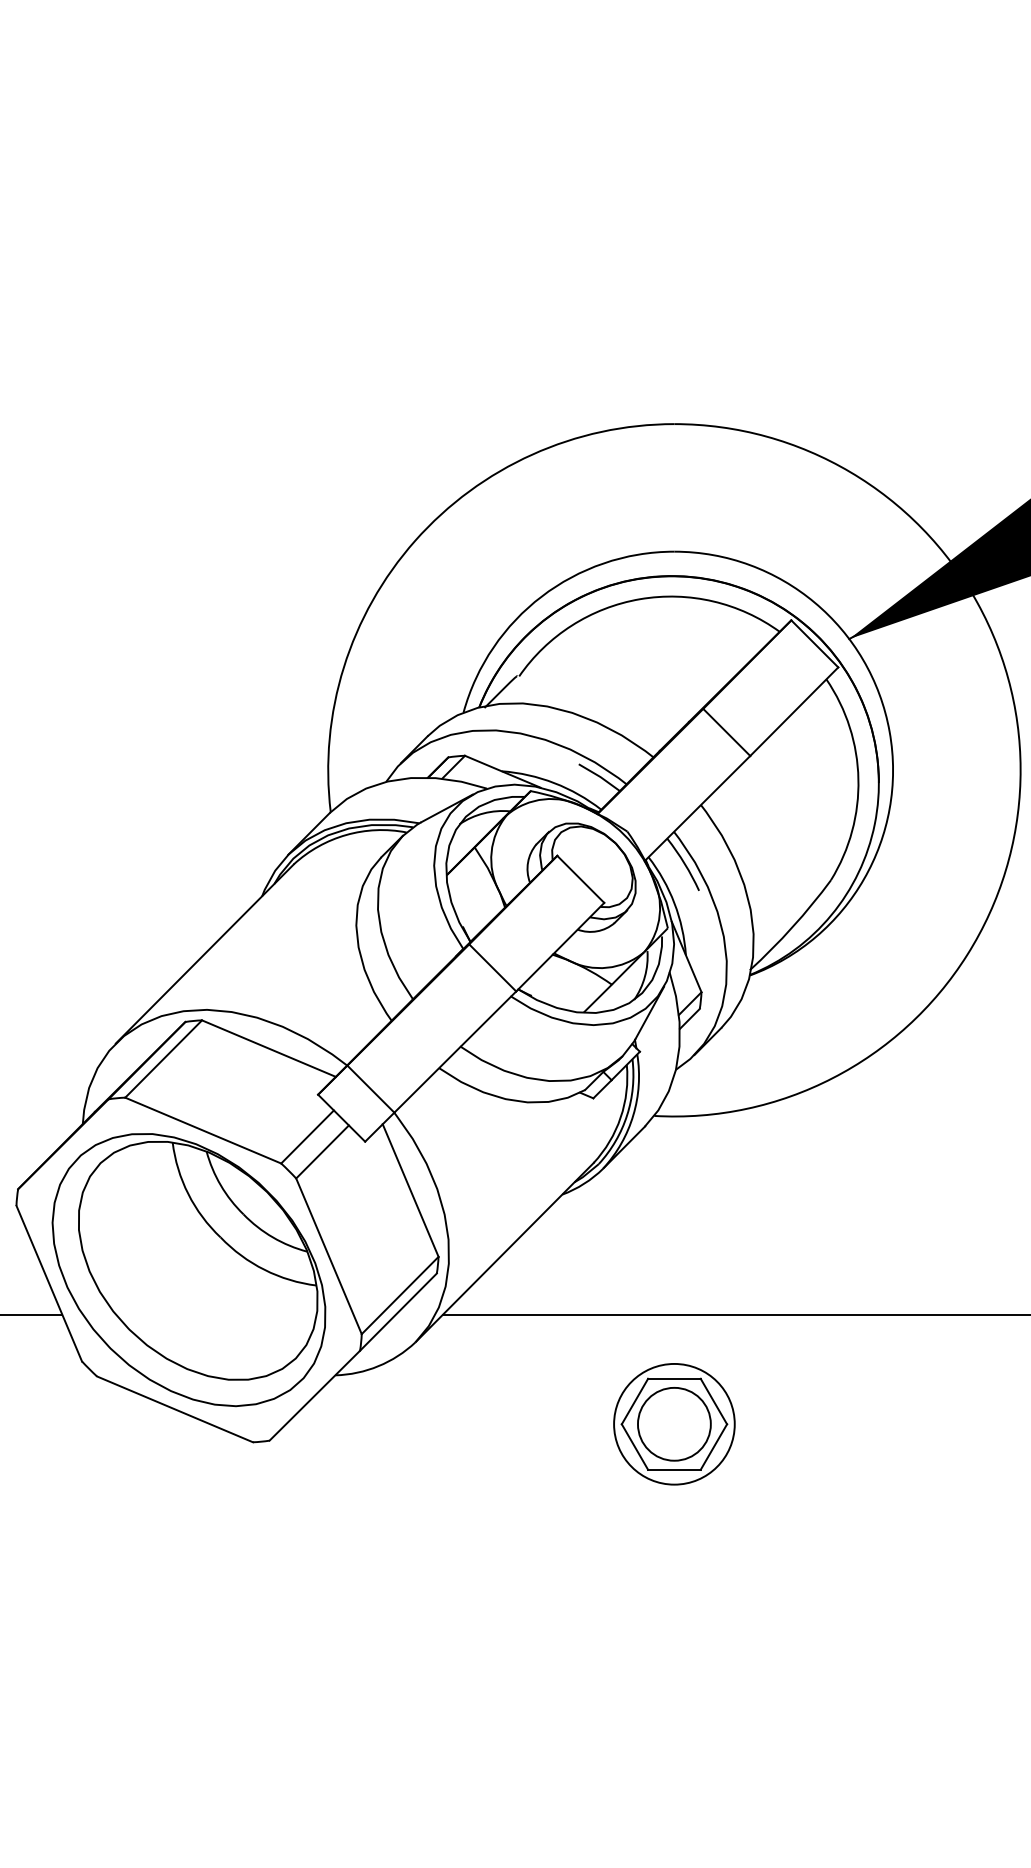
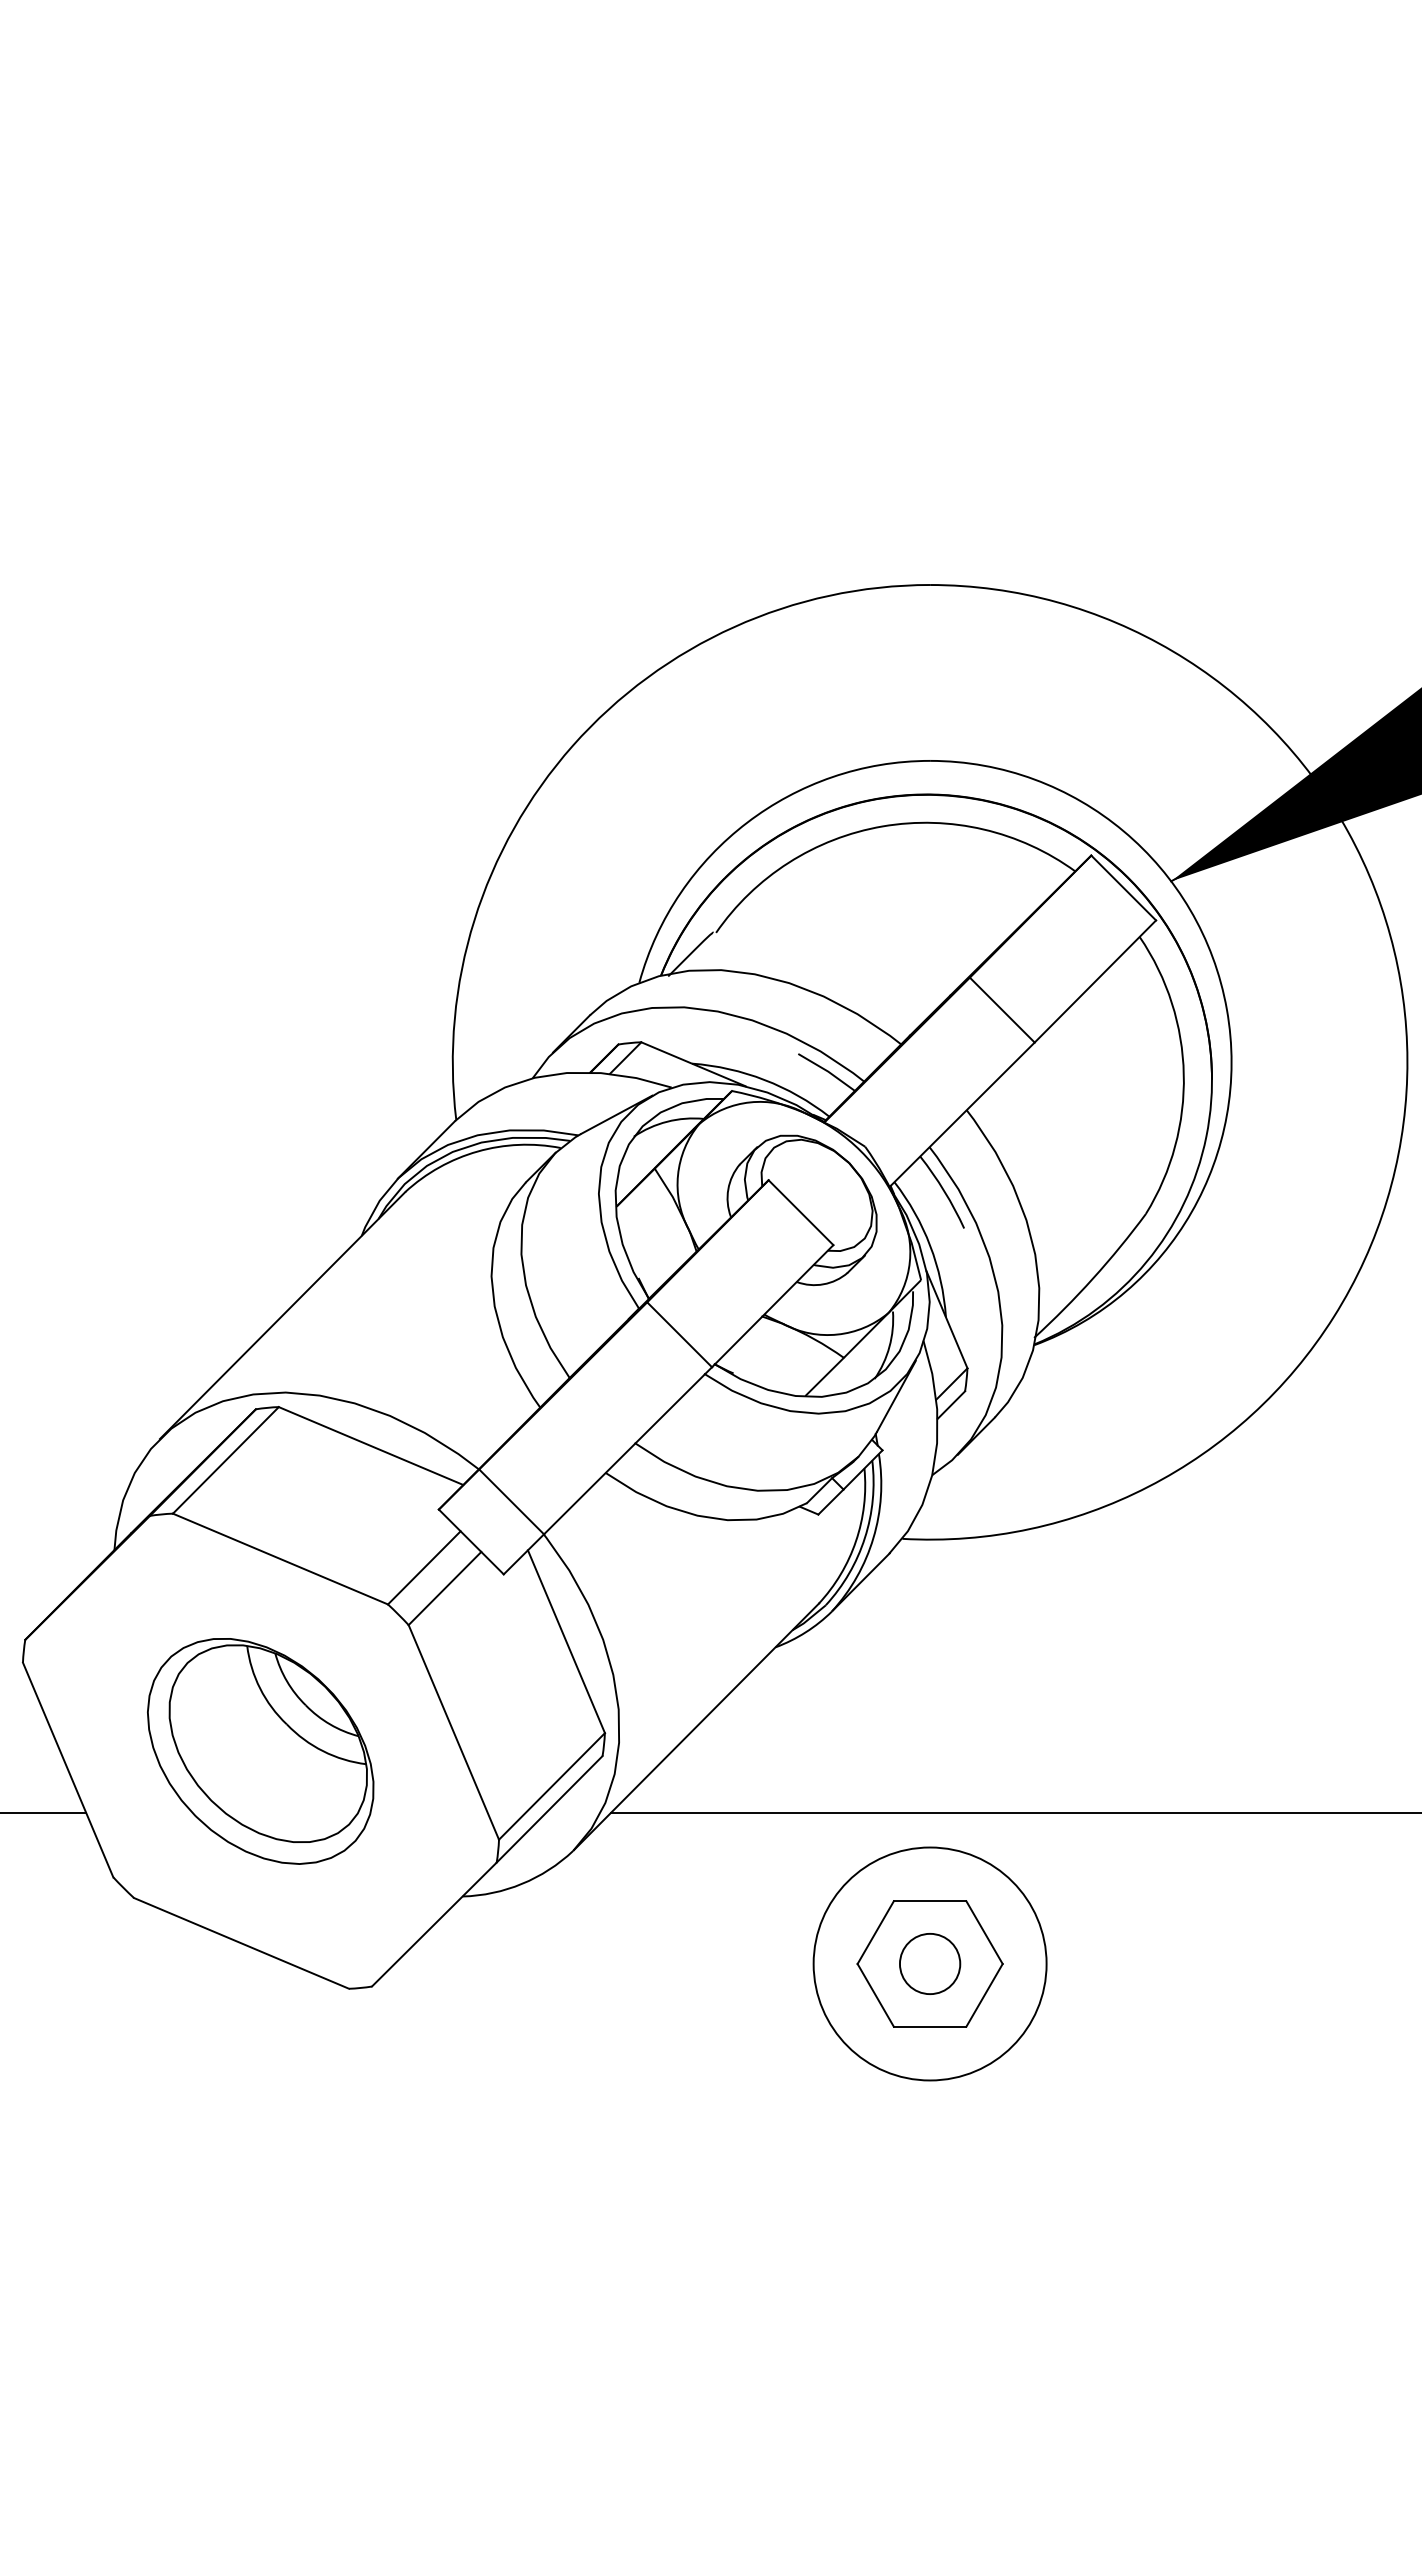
part: (188, 1270) -> (260, 1751), size x0.6
circle: (673, 1423) -> (929, 1963), size x0.6
circle: (673, 1423) -> (929, 1963), size x1.4

